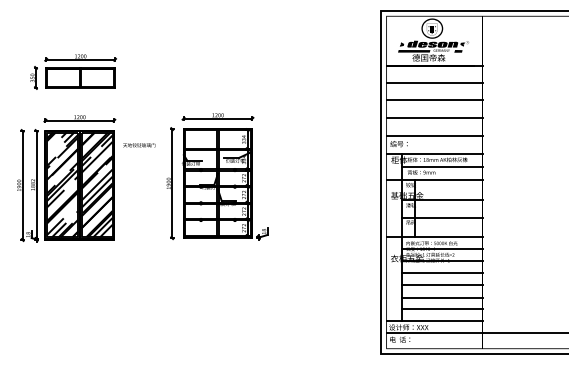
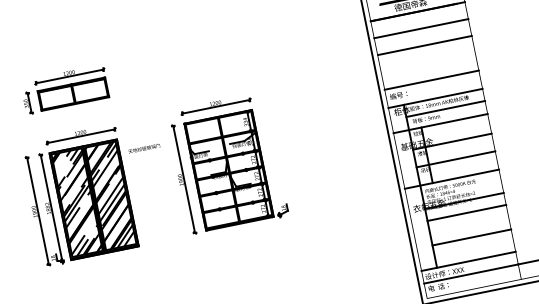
line: (434, 117) -> (428, 62), removed
line: (442, 248) -> (462, 189), removed
line: (442, 285) -> (469, 225), removed
line: (442, 309) -> (474, 248), removed

